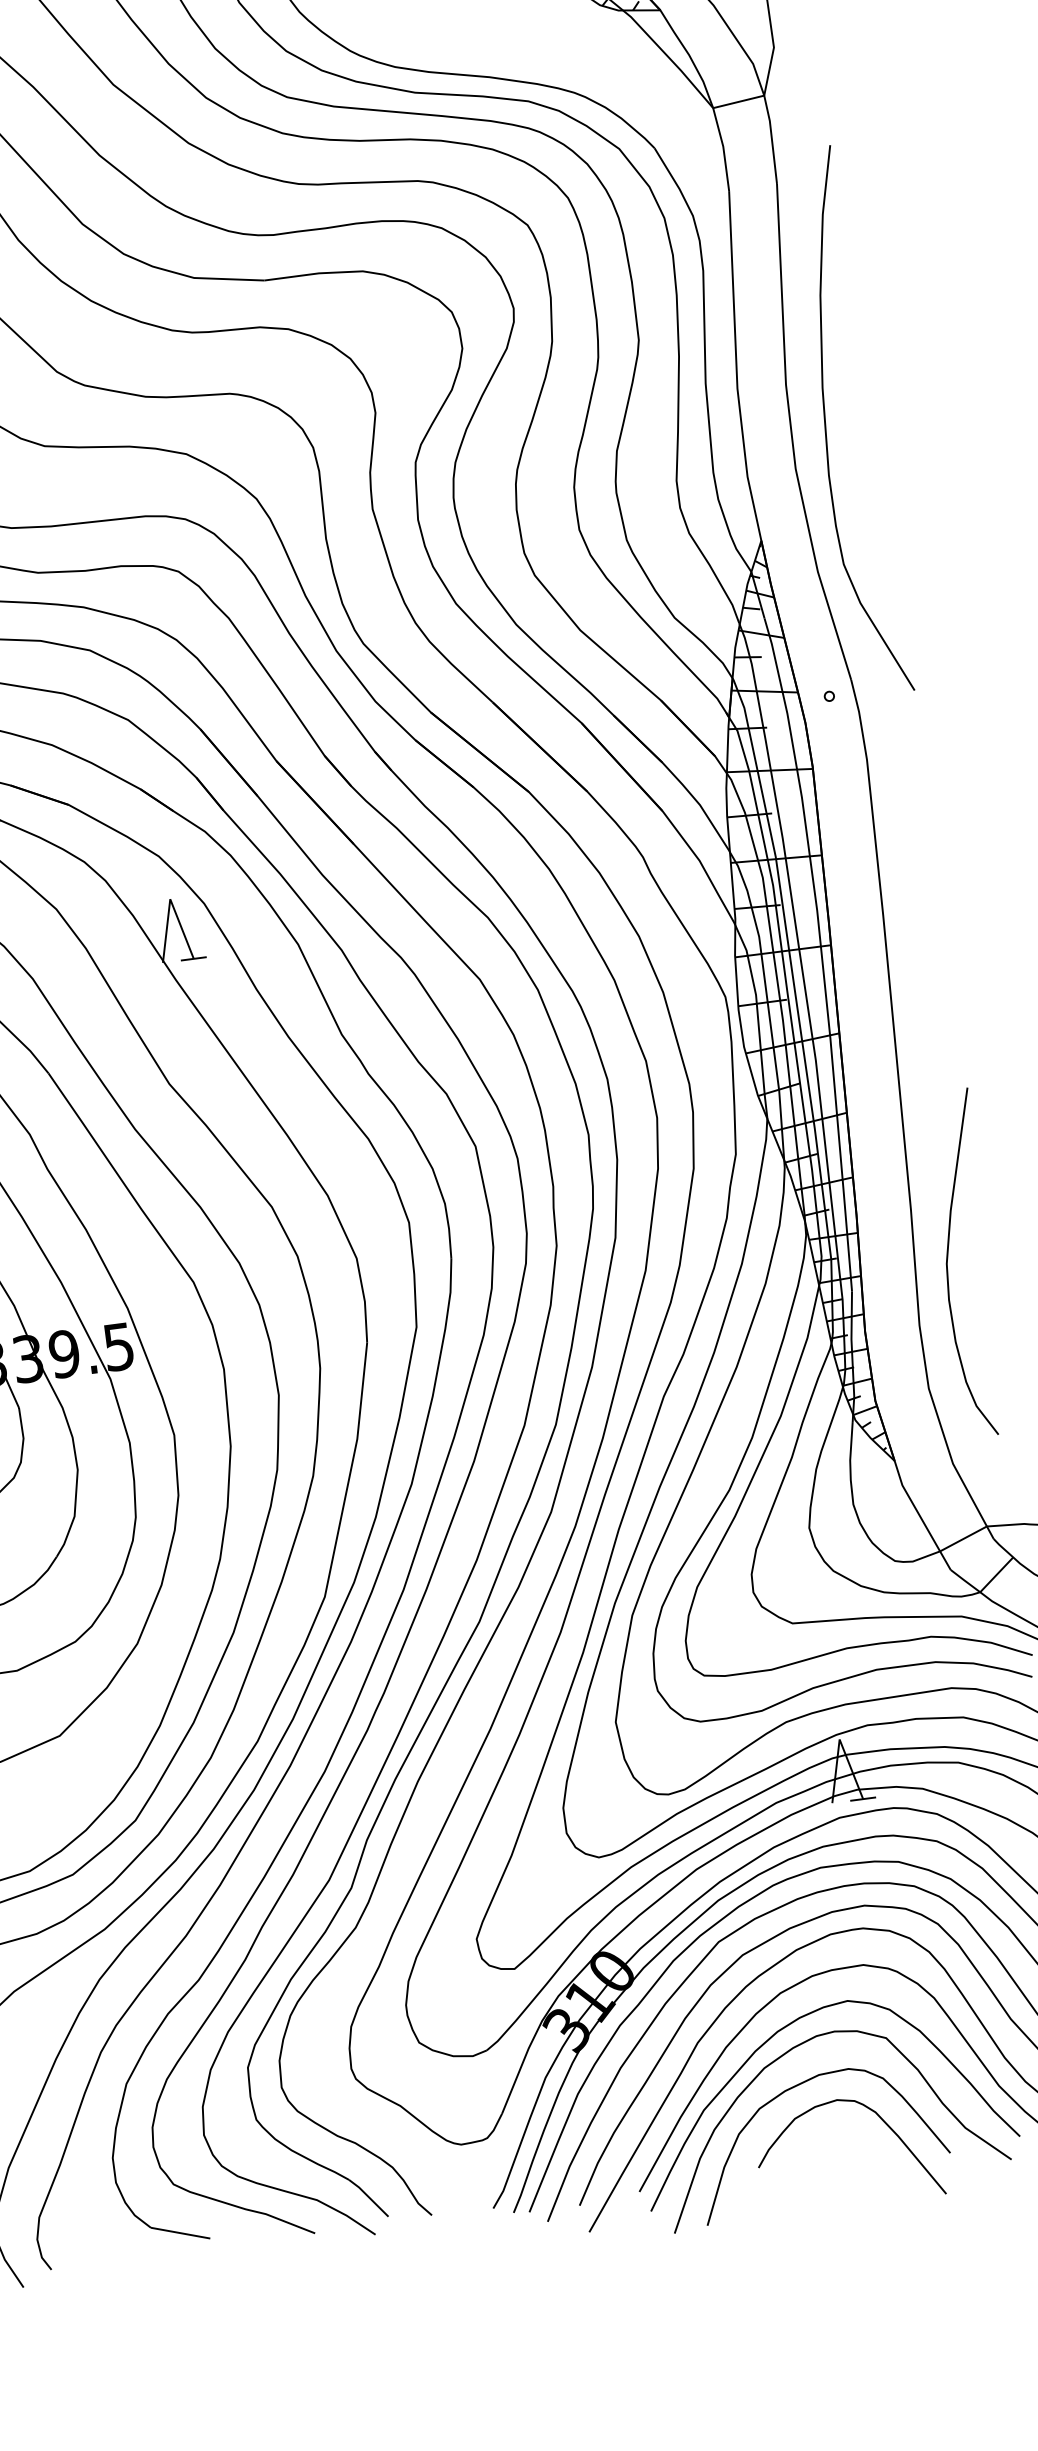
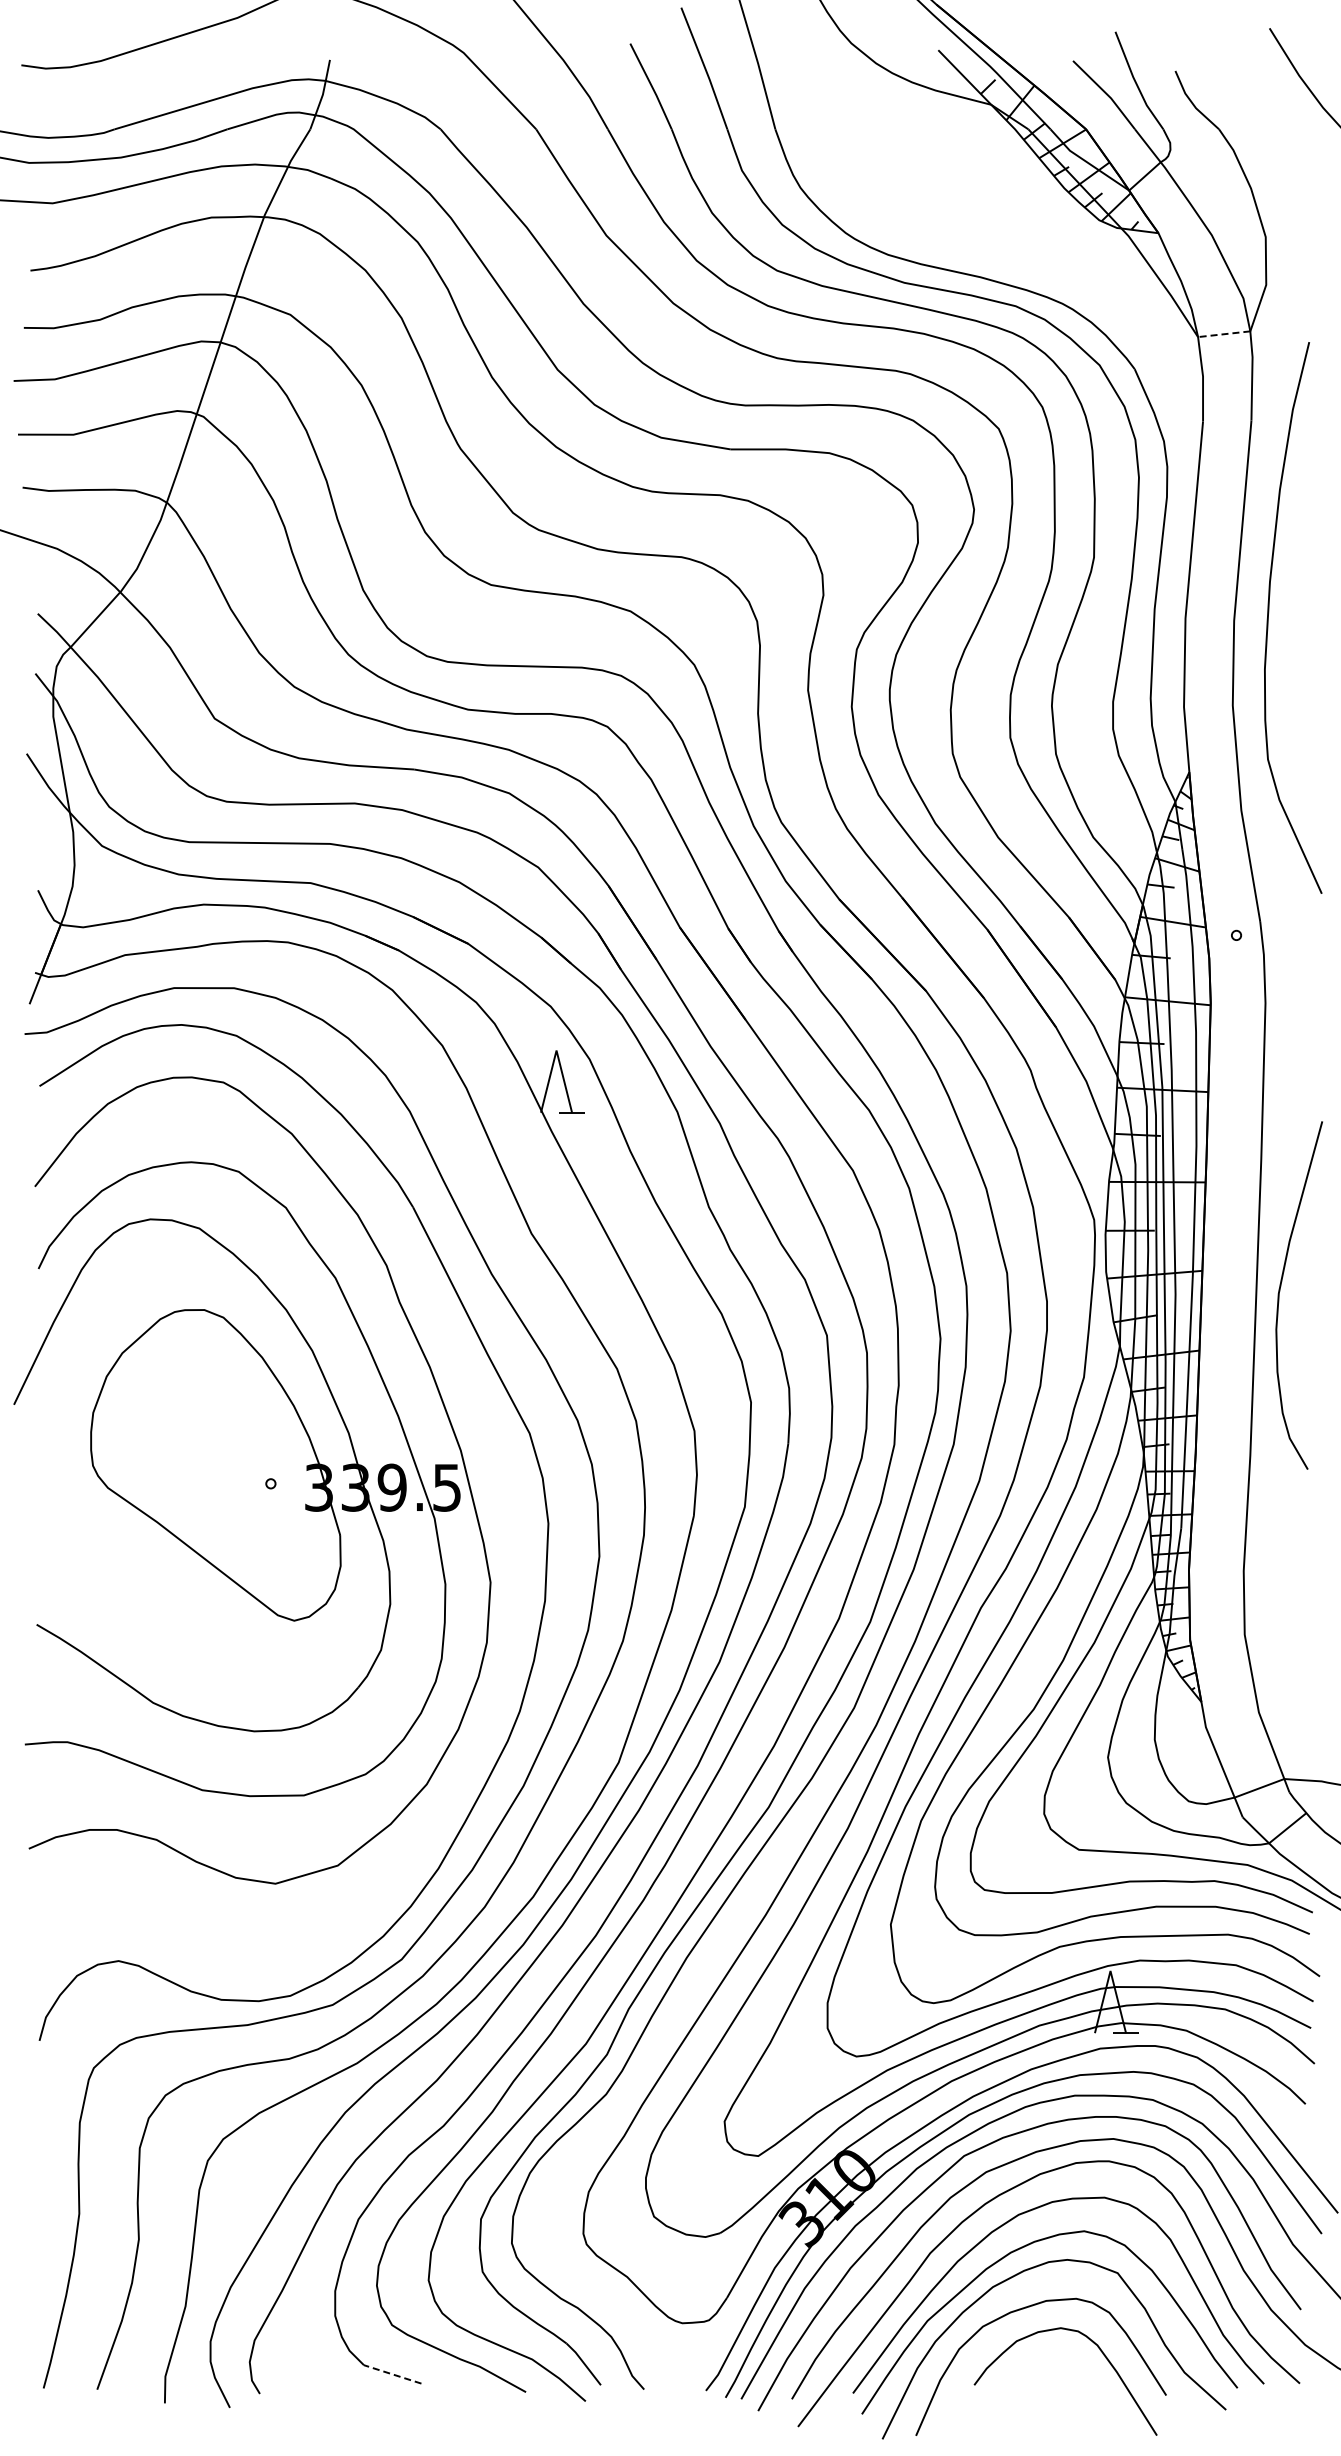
line: (738, 102) -> (1223, 334), solid -> dashed
curve: (826, 418) -> (1269, 612), moved
curve: (948, 1261) -> (1280, 1291), moved
line: (180, 2233) -> (392, 2374), solid -> dashed

